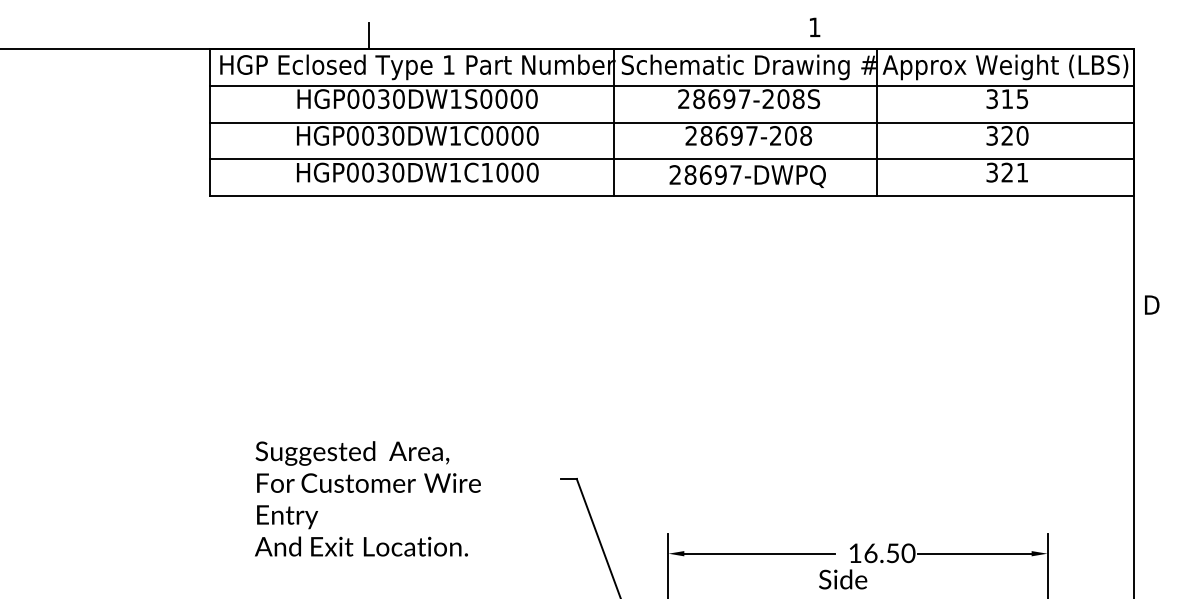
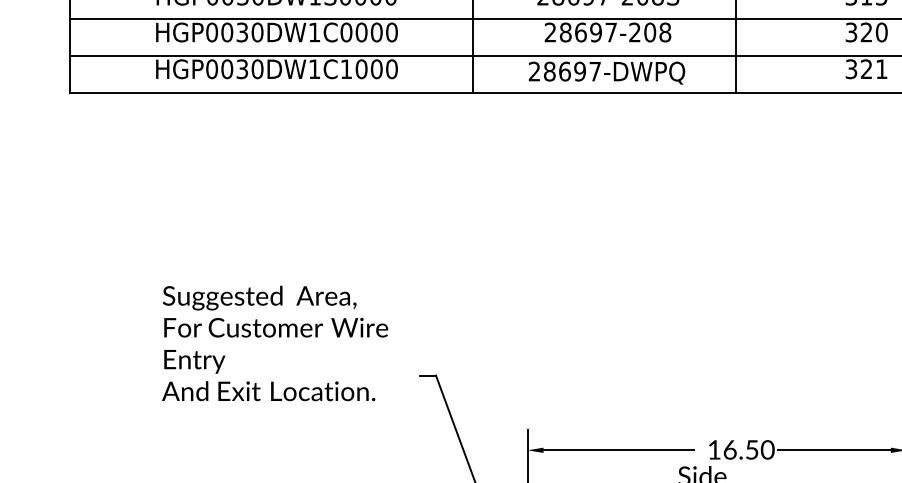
text: (367, 498) -> (274, 343), moved

